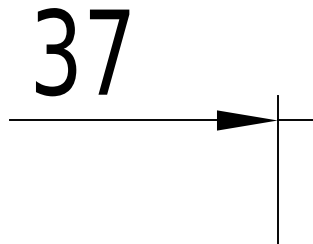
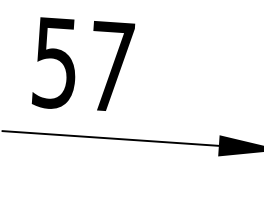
text: (56, 52) -> (56, 63), 37 -> 57

